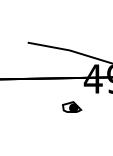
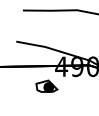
part: (71, 106) -> (46, 85), size x1.67

